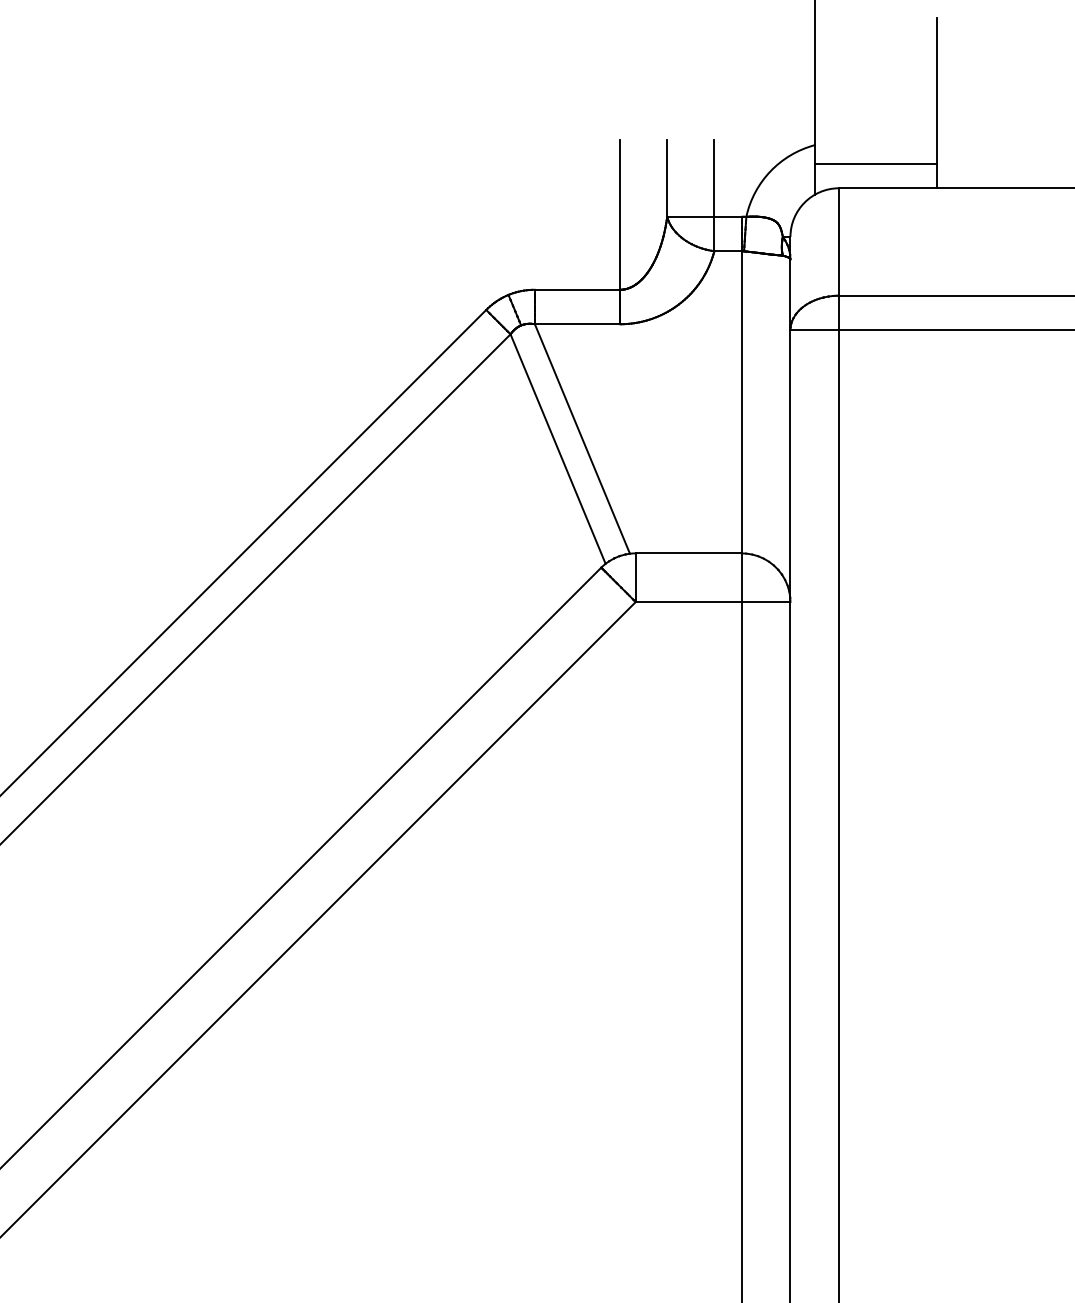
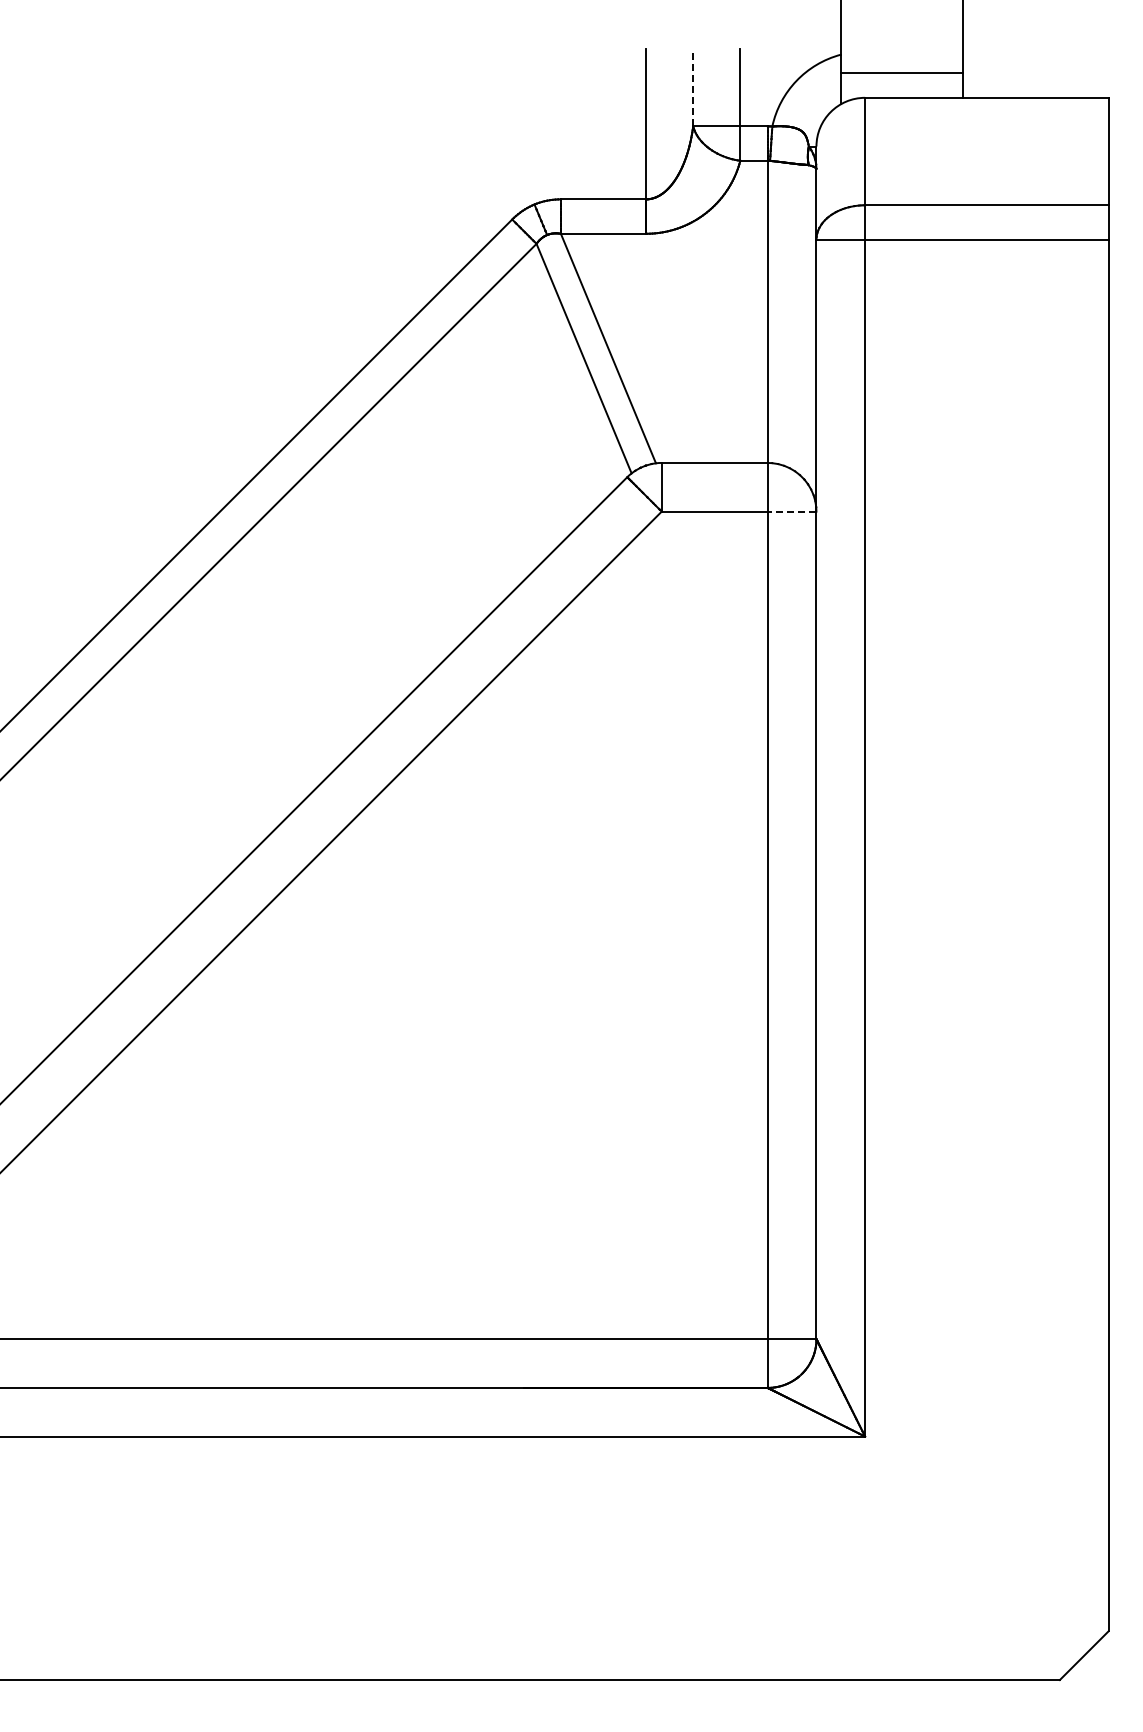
line: (667, 177) -> (693, 87), solid -> dashed
line: (765, 601) -> (791, 511), solid -> dashed

